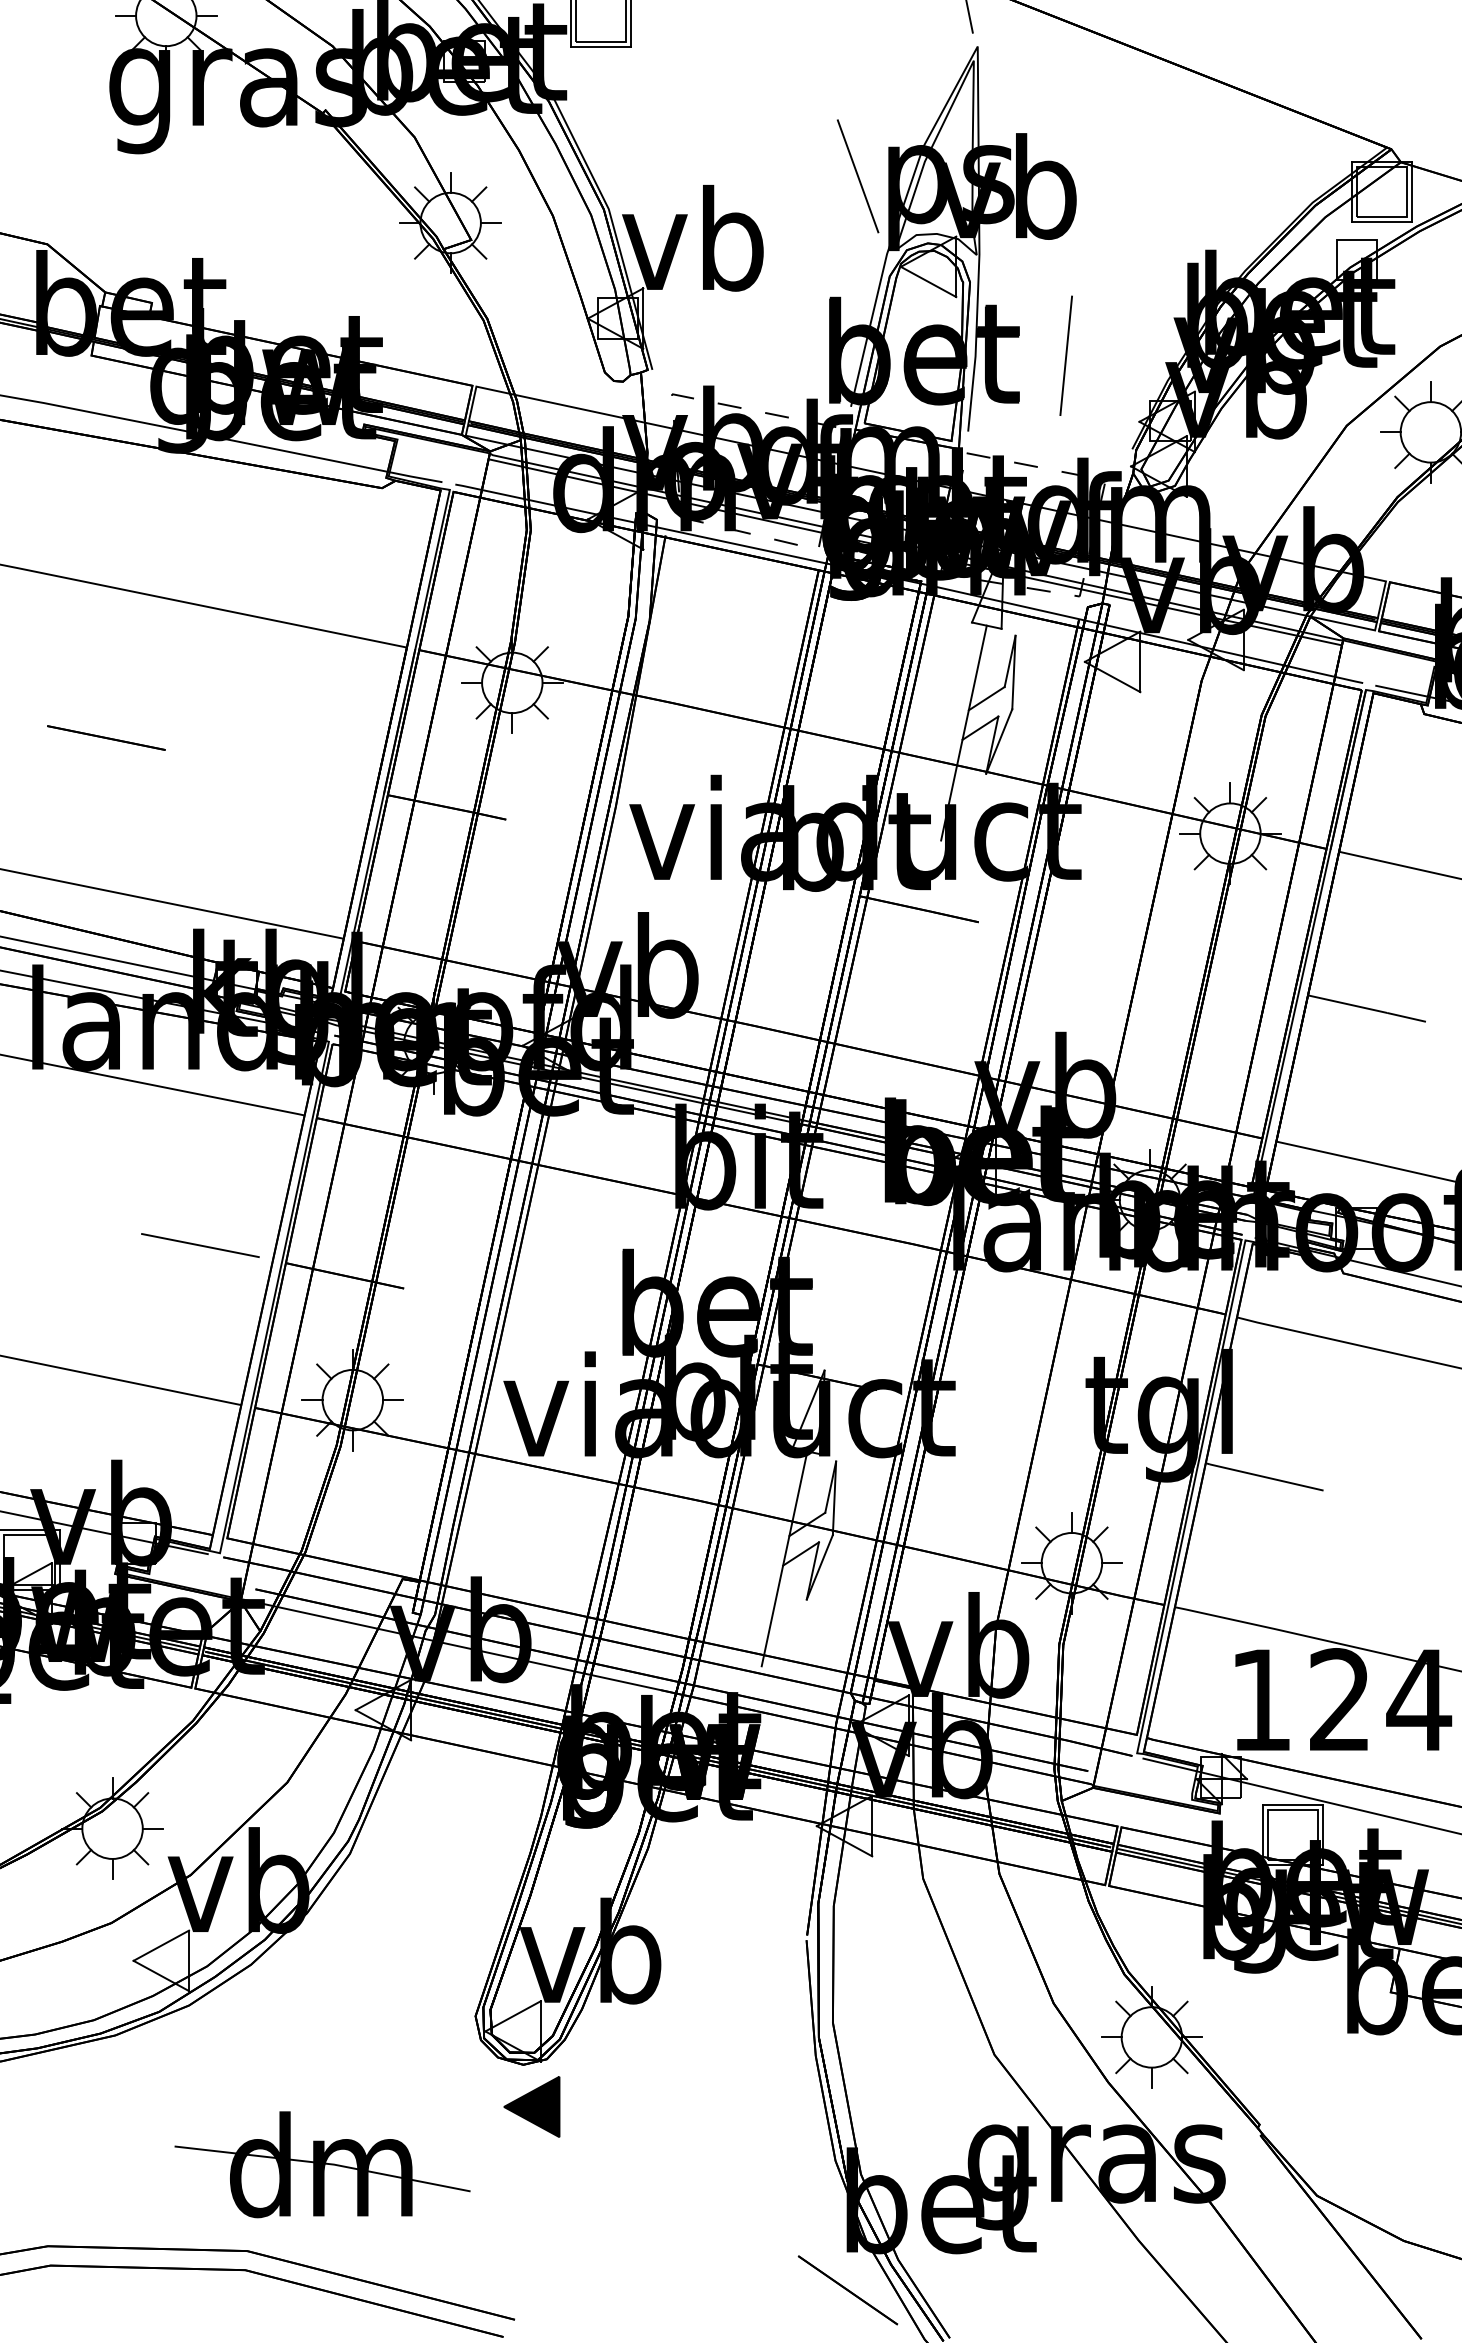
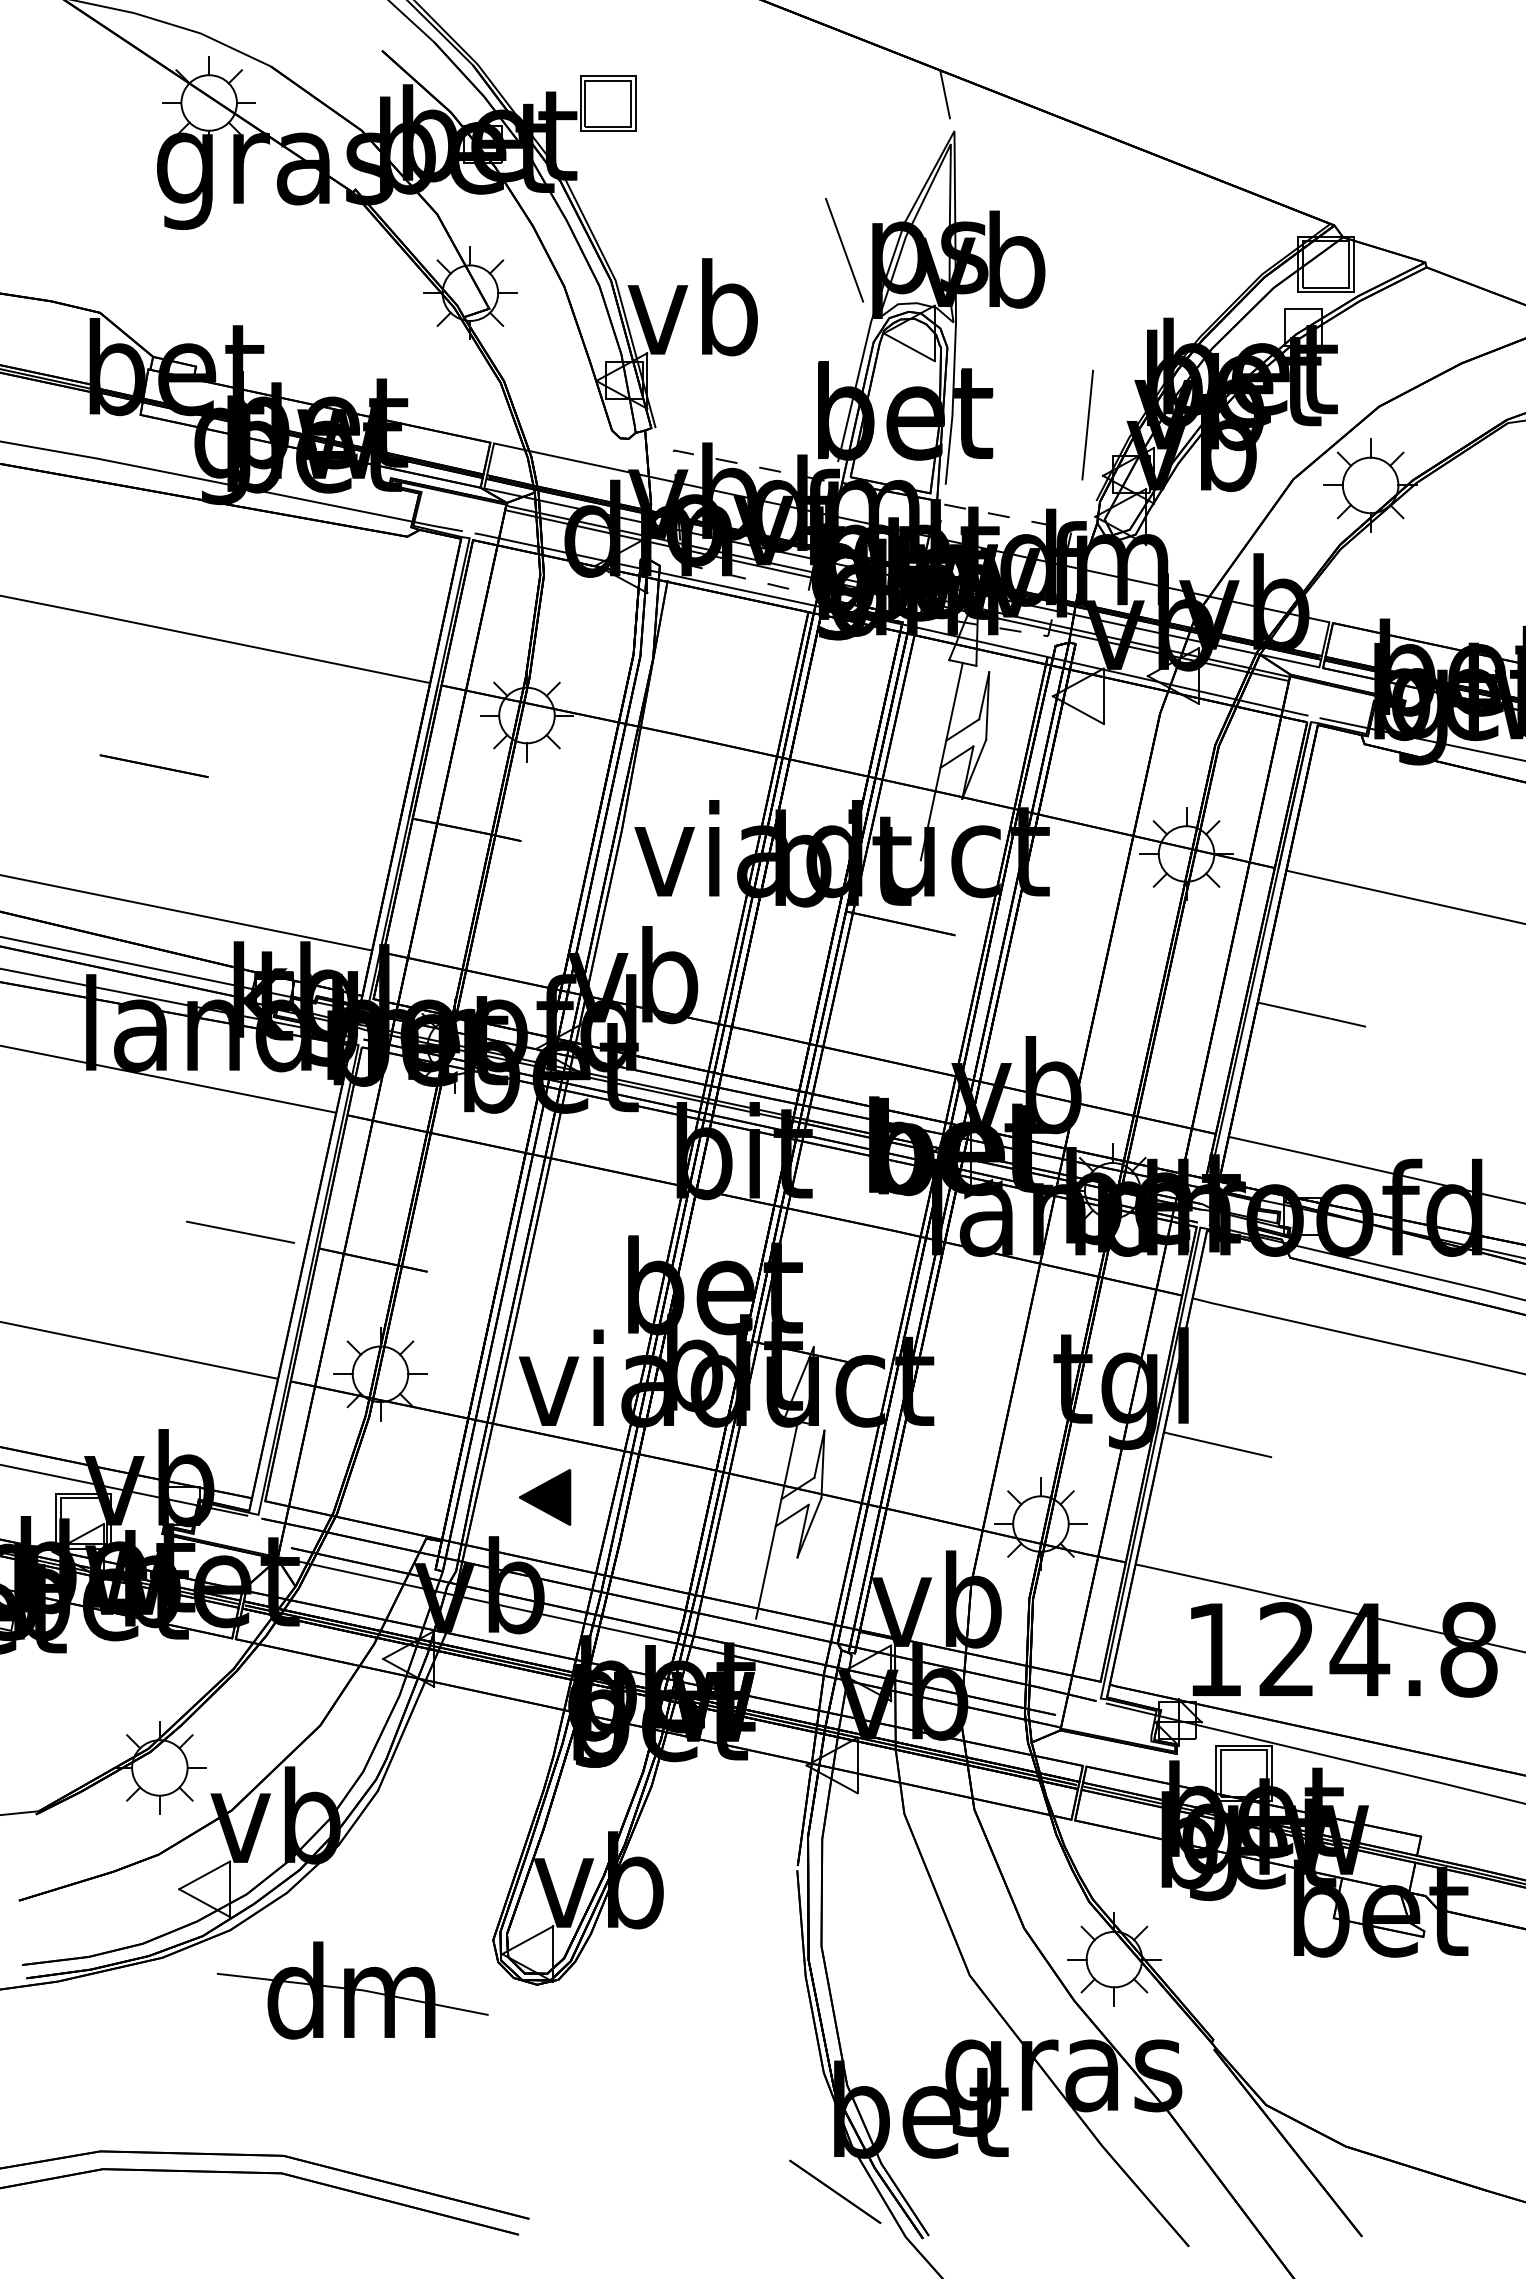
line: (1065, 355) -> (1087, 424), moved
part: (532, 2106) -> (545, 1497), moved
part: (322, 2164) -> (352, 1990), moved

